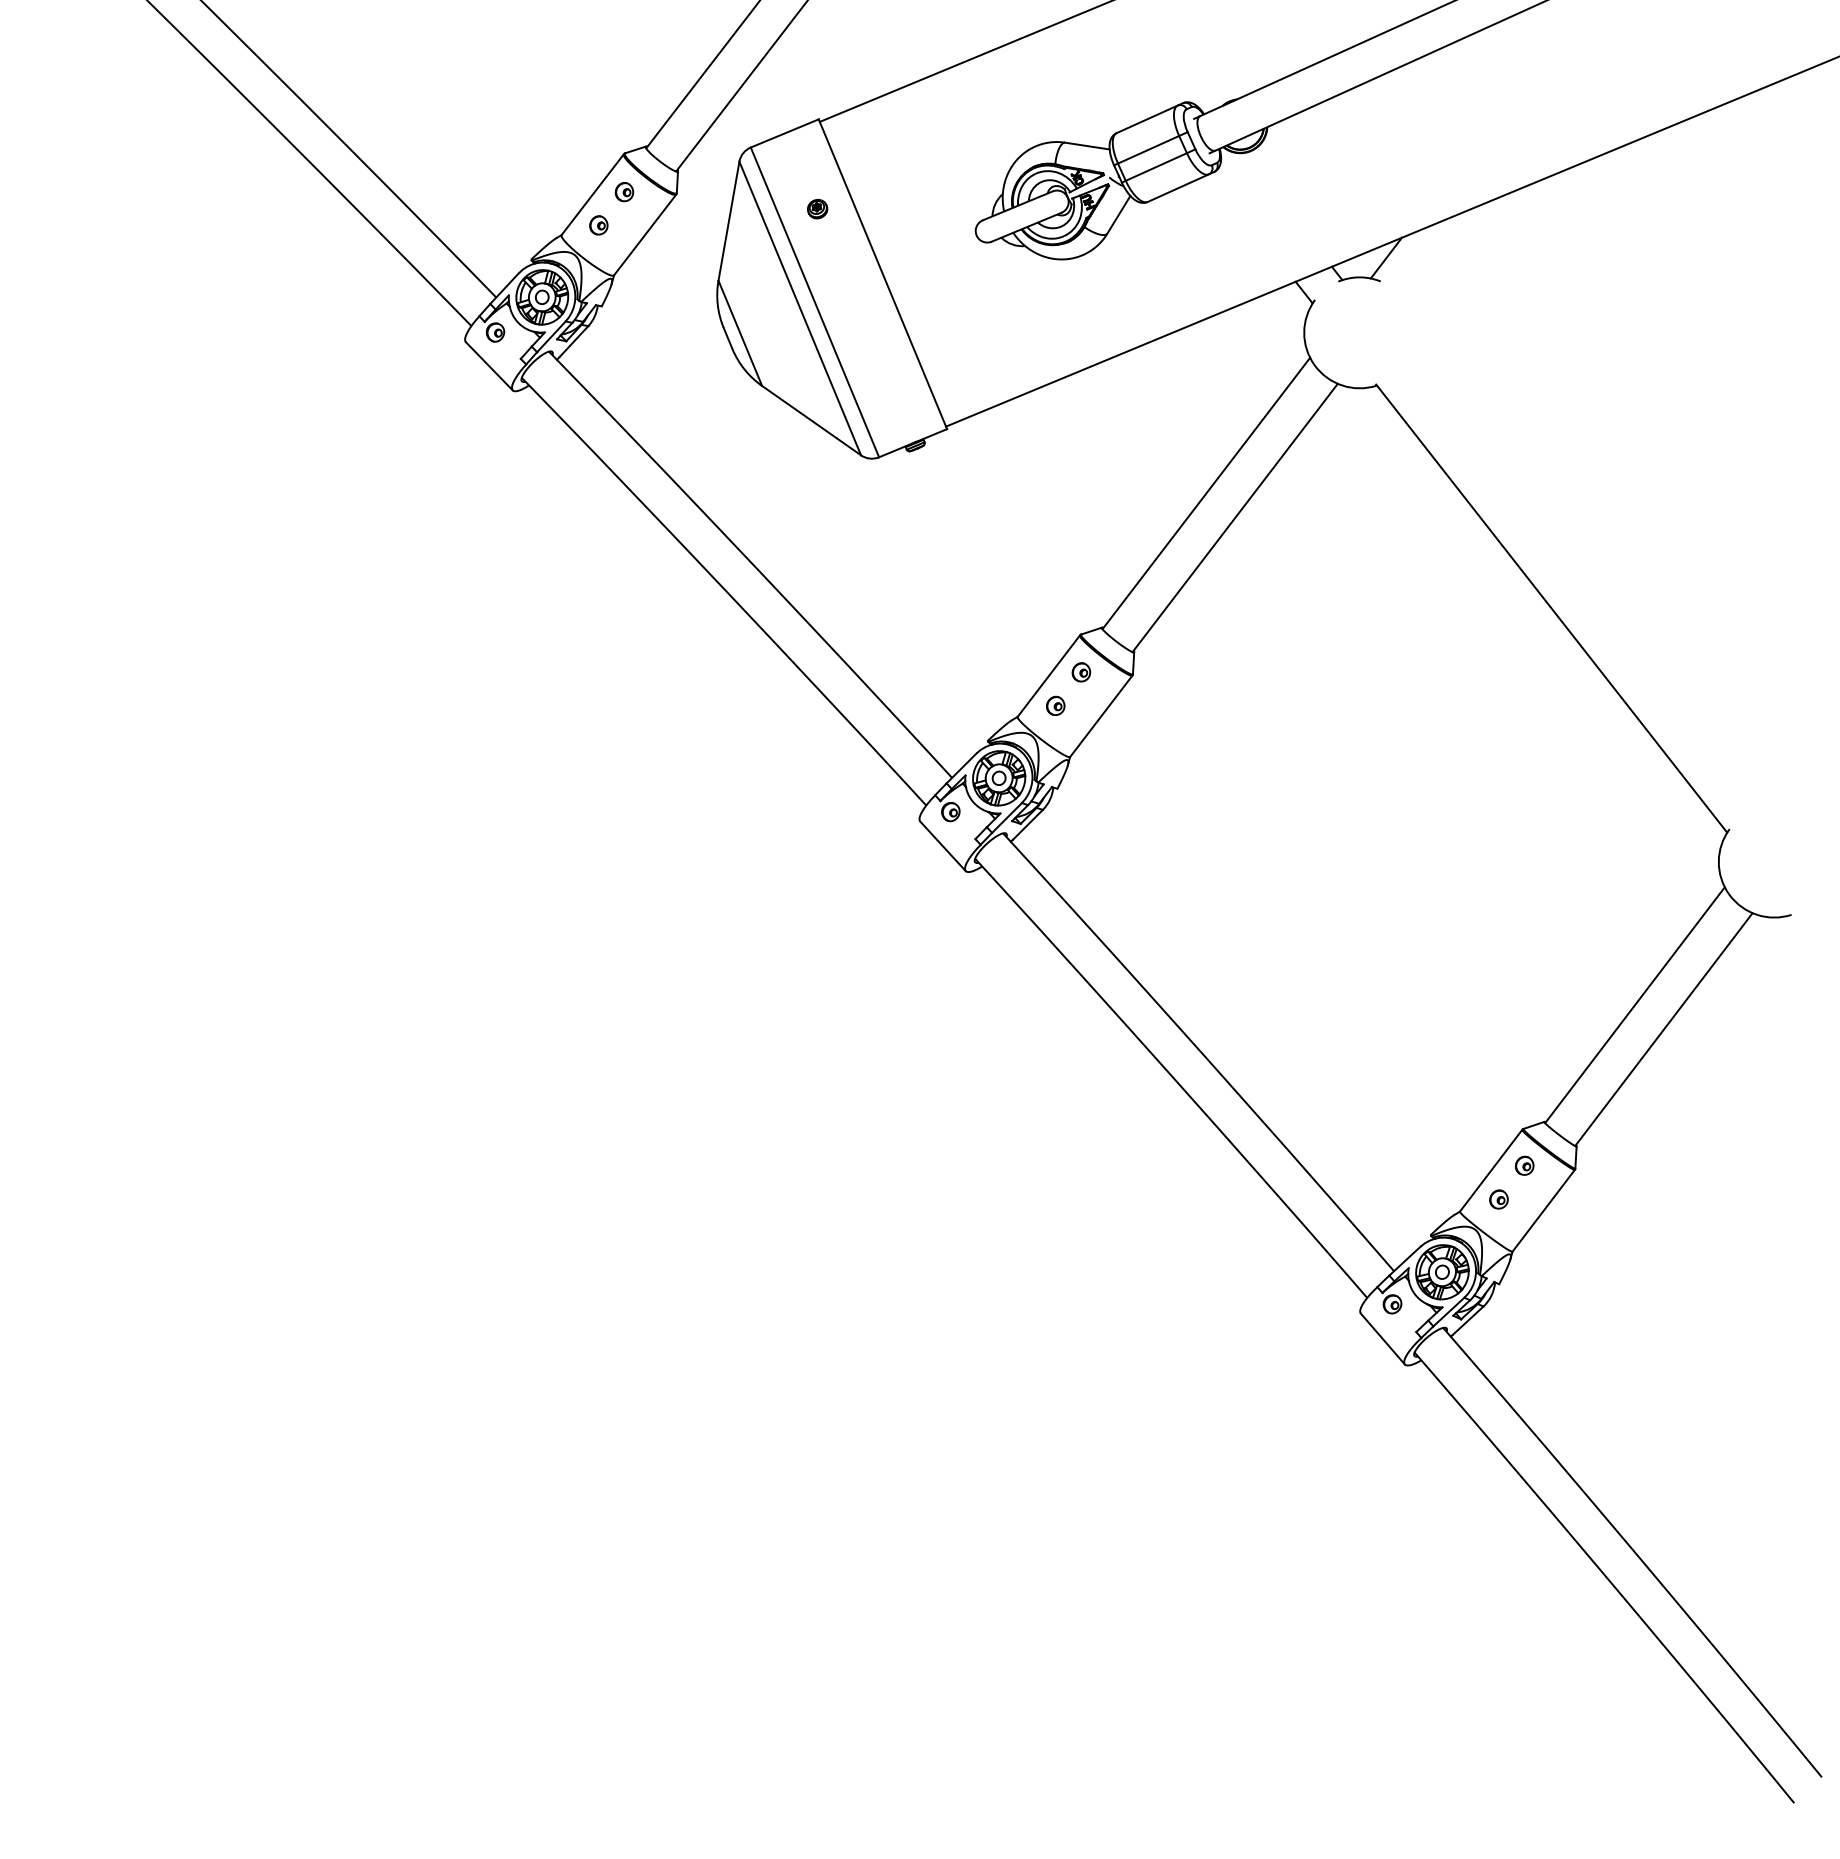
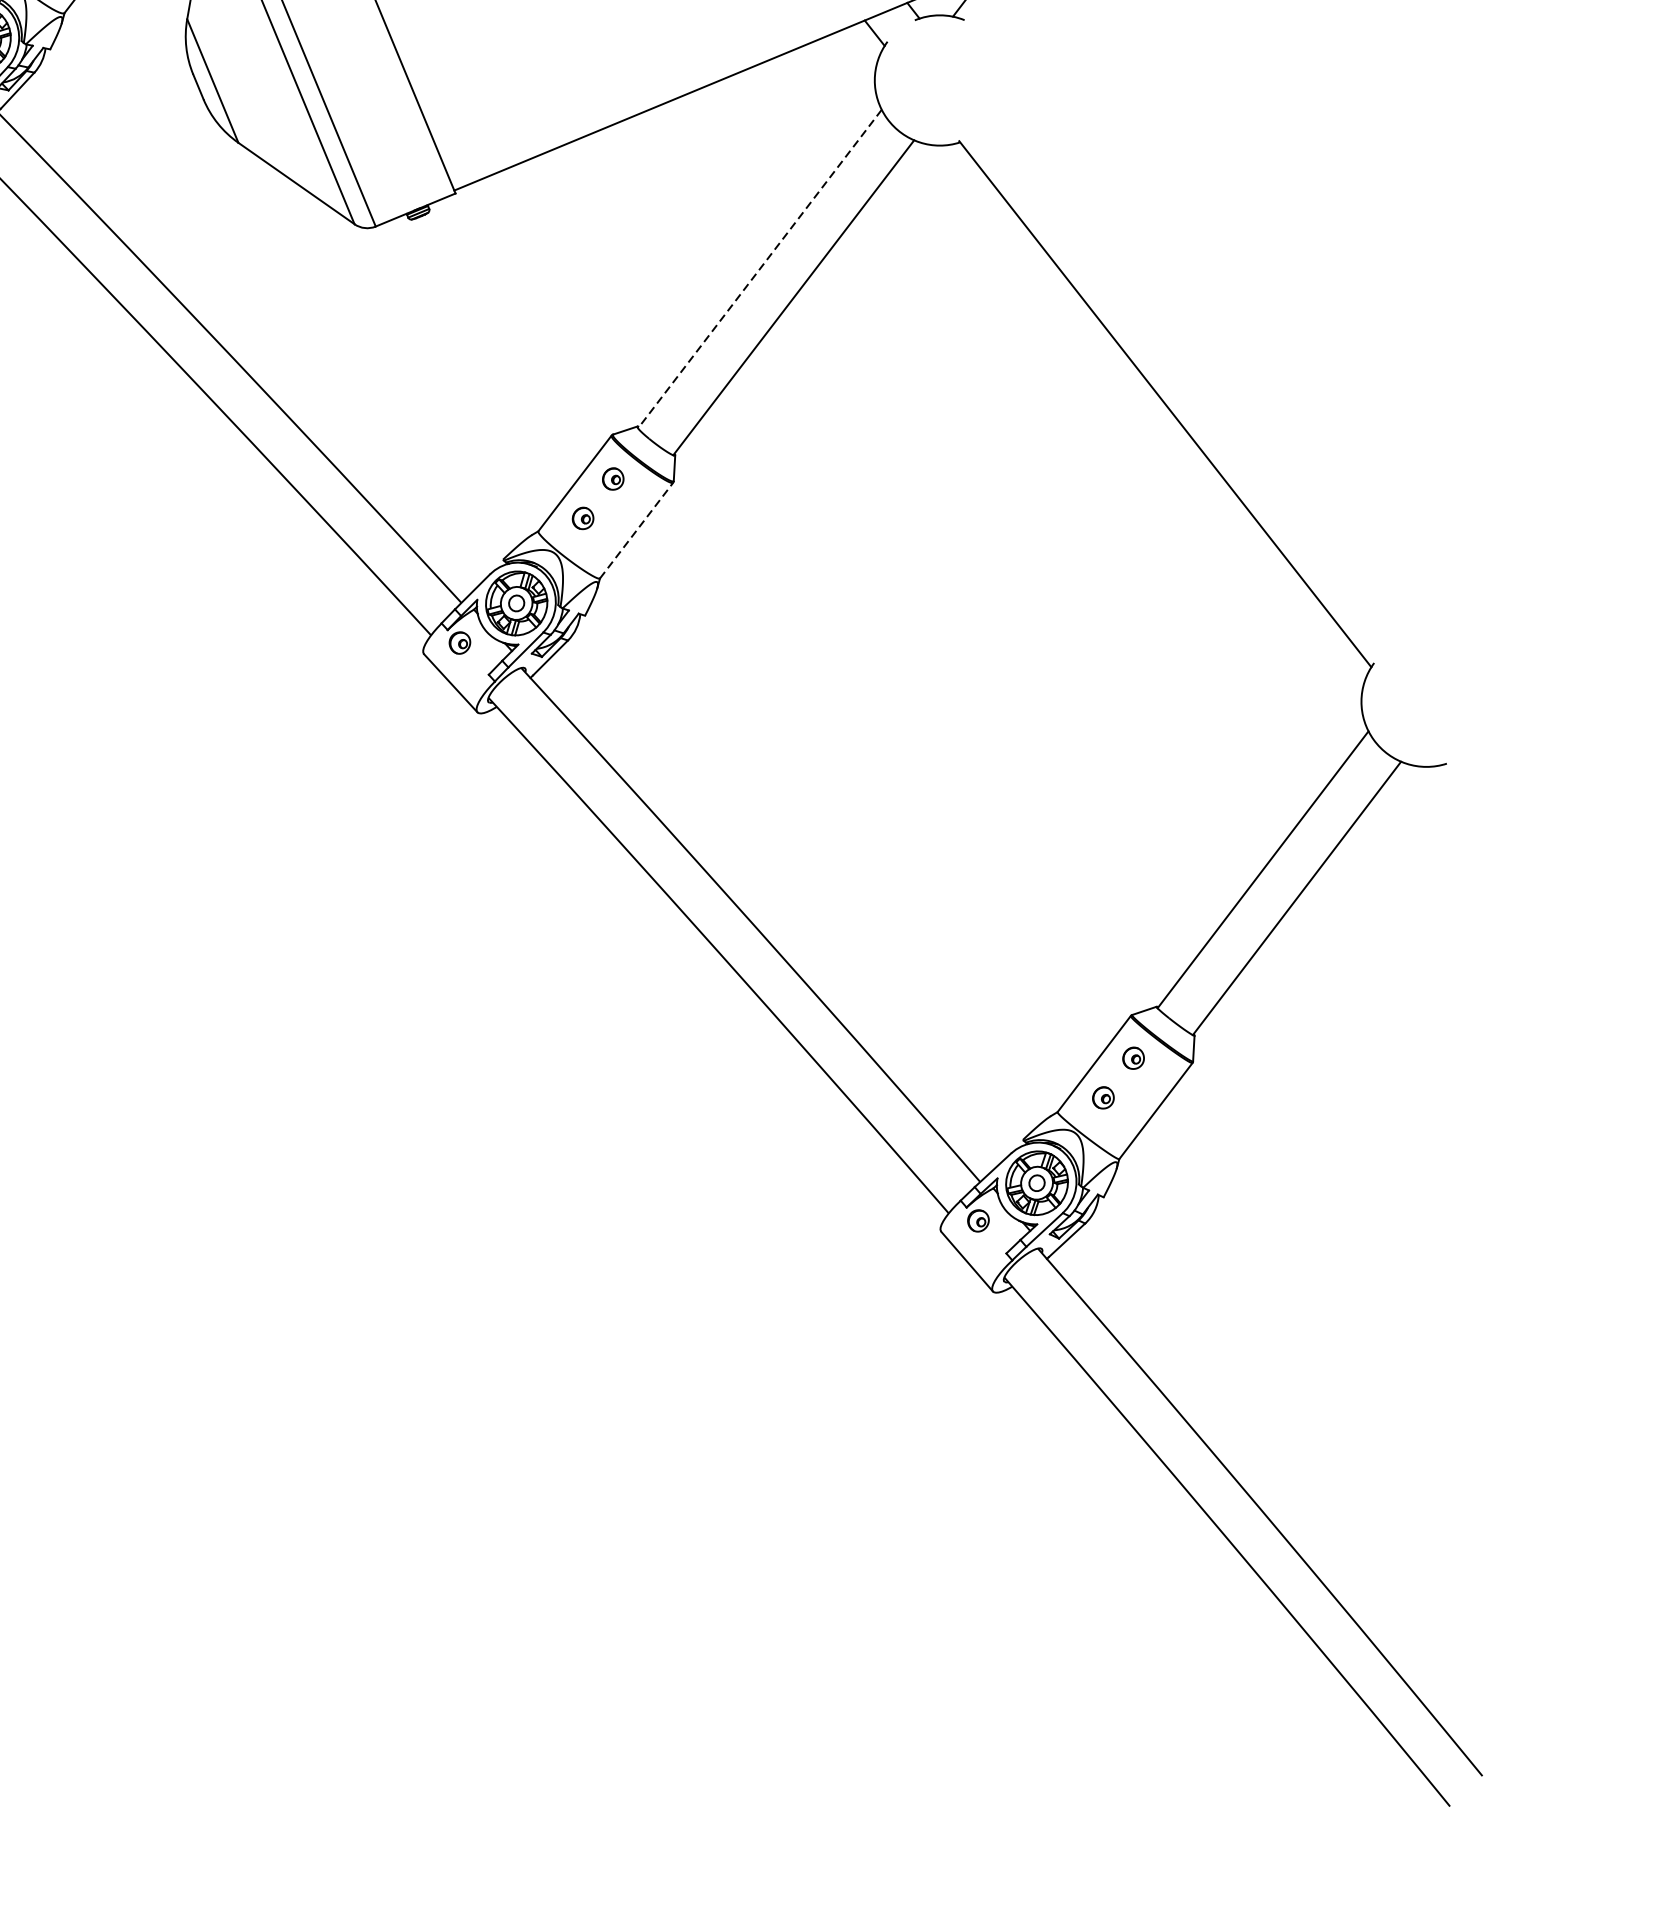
line: (1206, 493) -> (760, 269), solid -> dashed
line: (1101, 715) -> (636, 529), solid -> dashed

